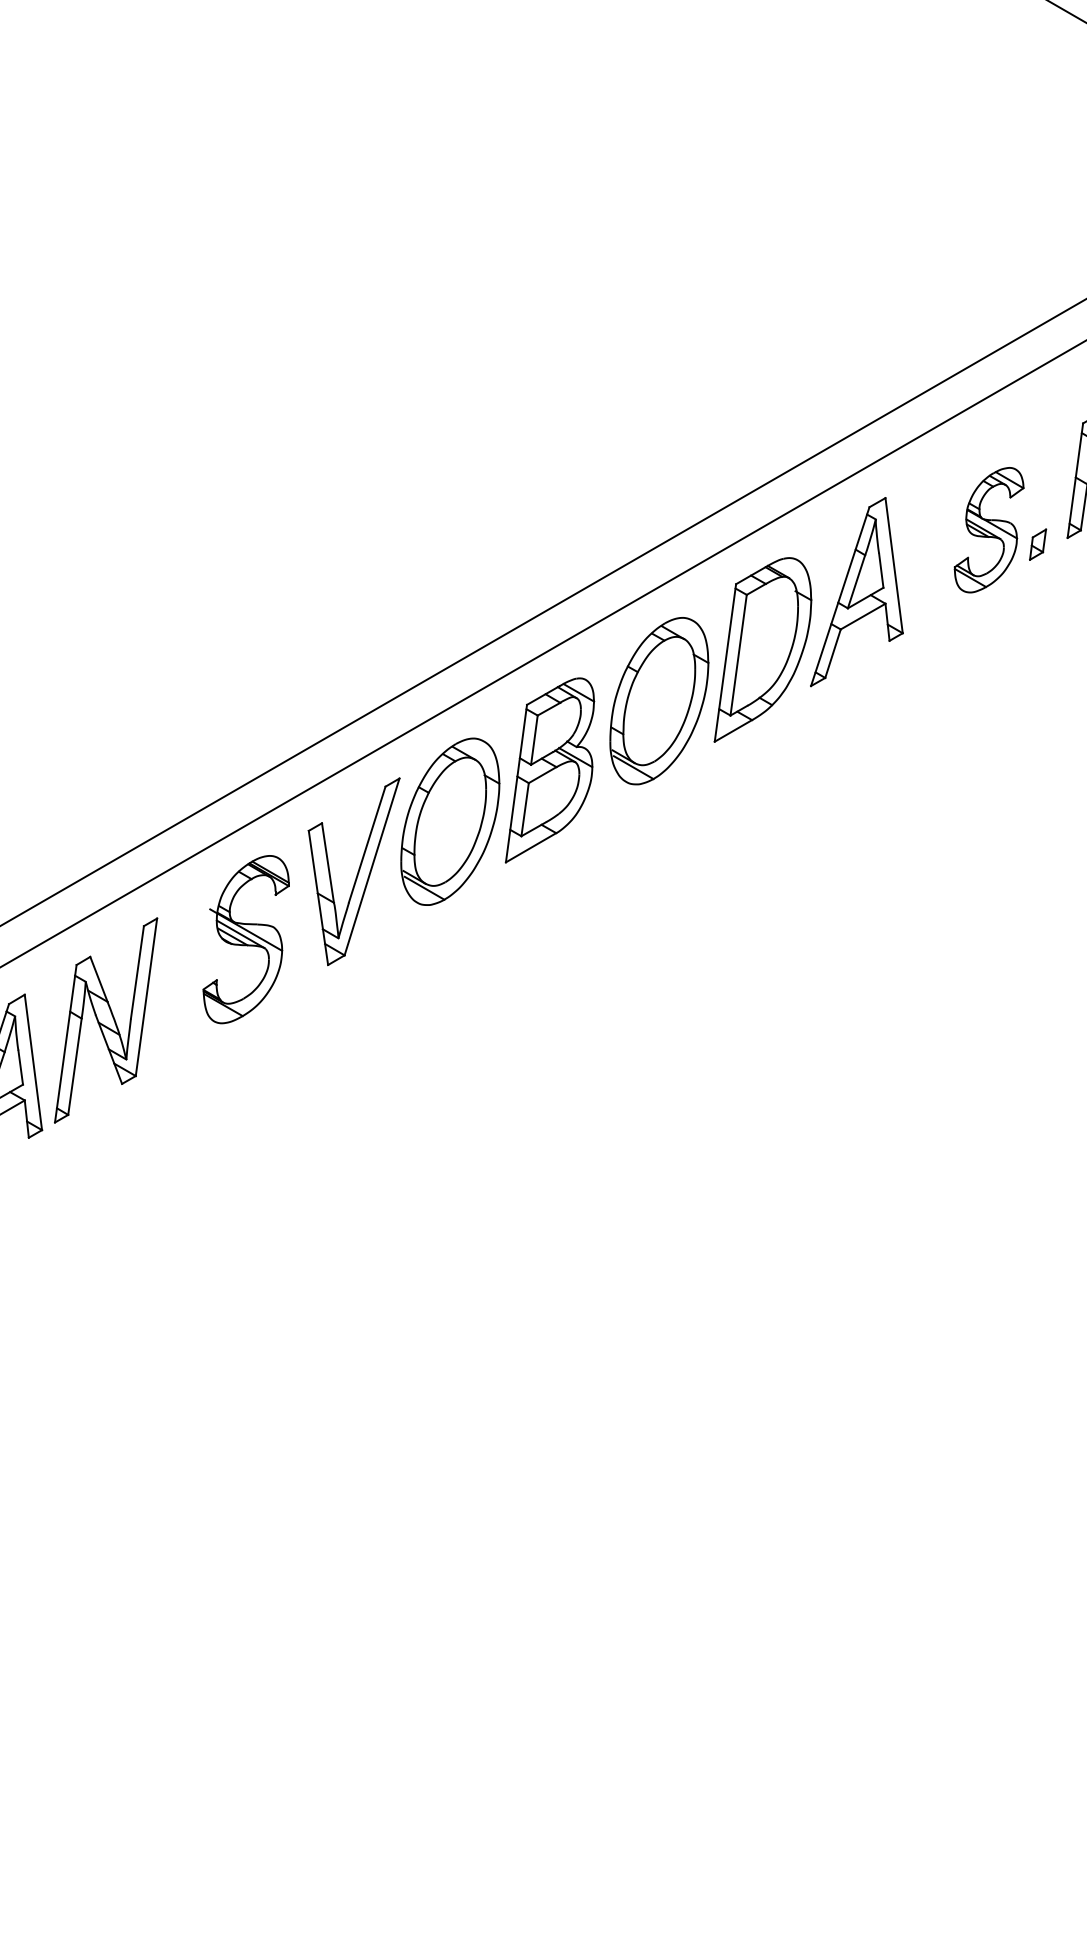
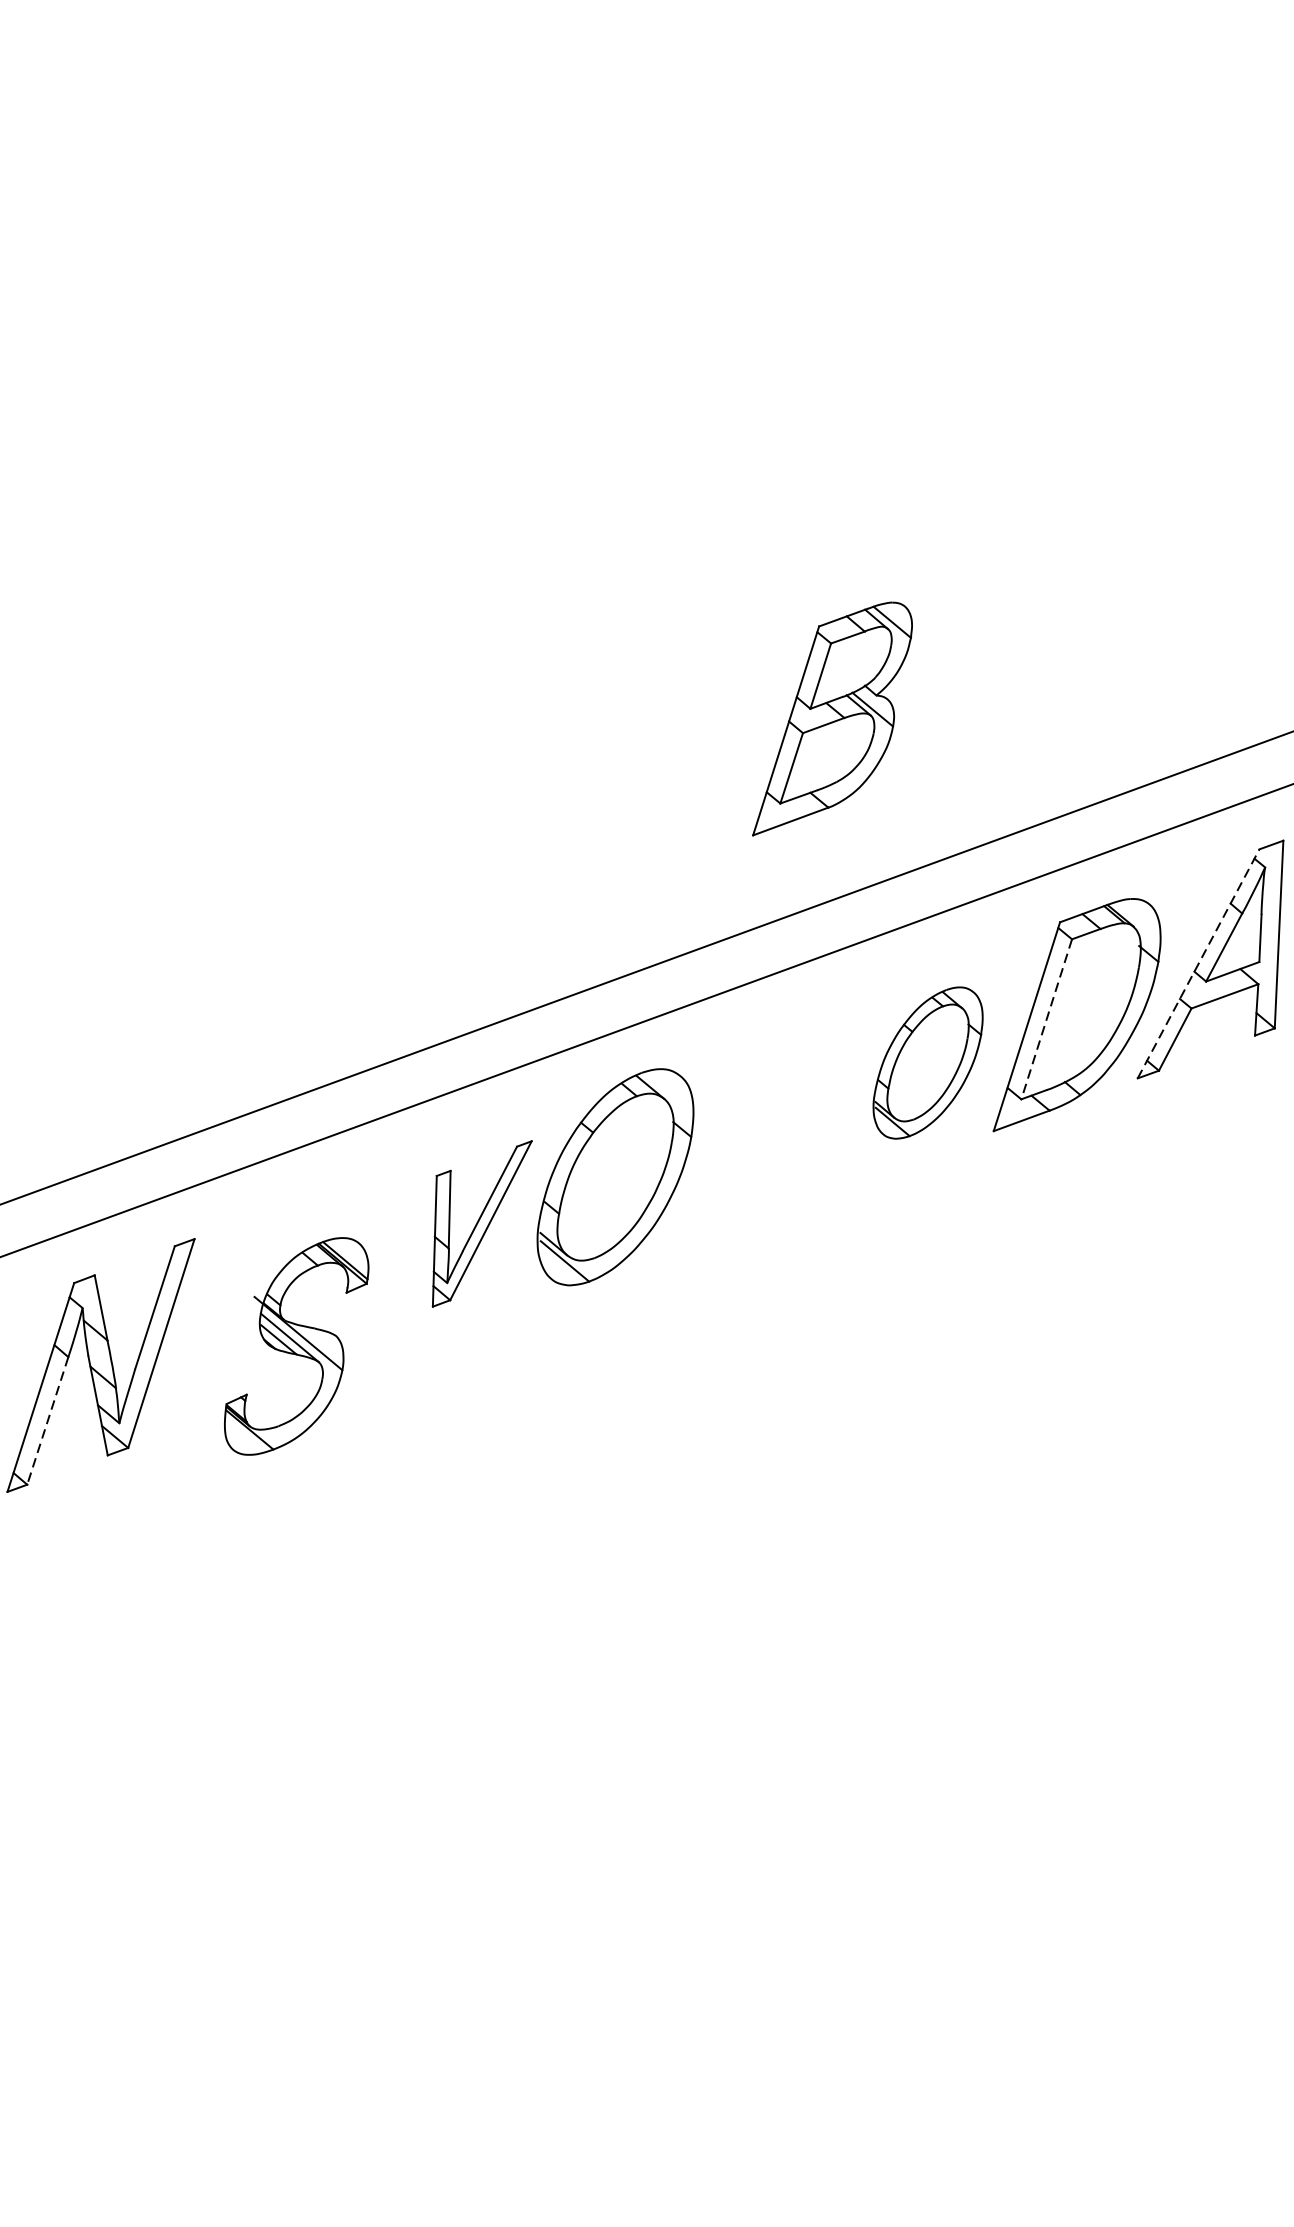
line: (840, 596) -> (1198, 963), solid -> dashed
line: (738, 655) -> (1046, 1019), solid -> dashed
part: (659, 701) -> (928, 1063), size x0.7
part: (549, 770) -> (834, 720), moved
part: (353, 871) -> (472, 1221), size x0.7
part: (245, 939) -> (295, 1346), moved
line: (74, 1066) -> (47, 1420), solid -> dashed

